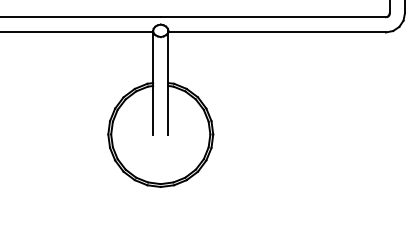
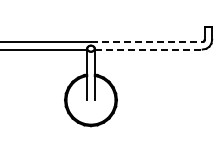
line: (272, 16) -> (146, 41), solid -> dashed
line: (276, 32) -> (148, 49), solid -> dashed

